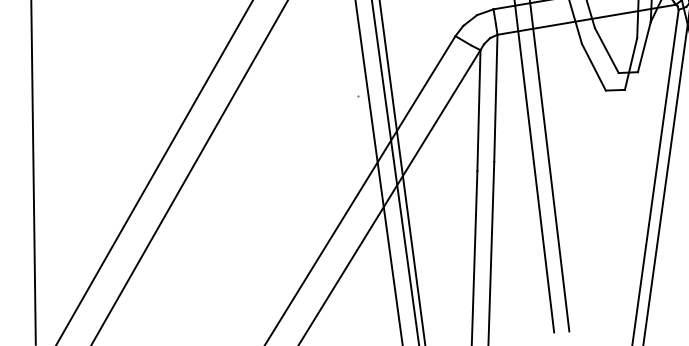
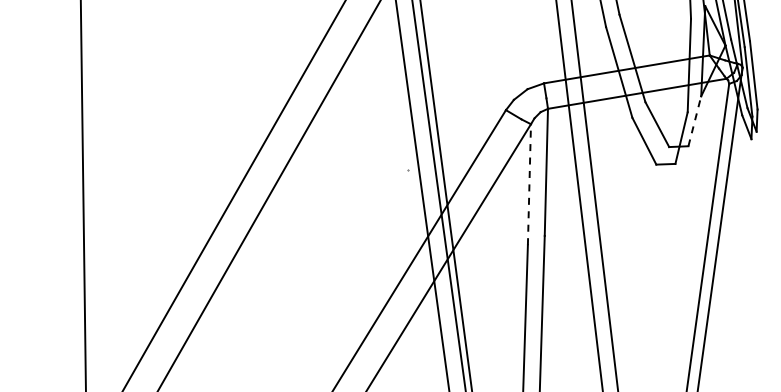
line: (644, 47) -> (694, 121), solid -> dashed
line: (479, 110) -> (529, 184), solid -> dashed

